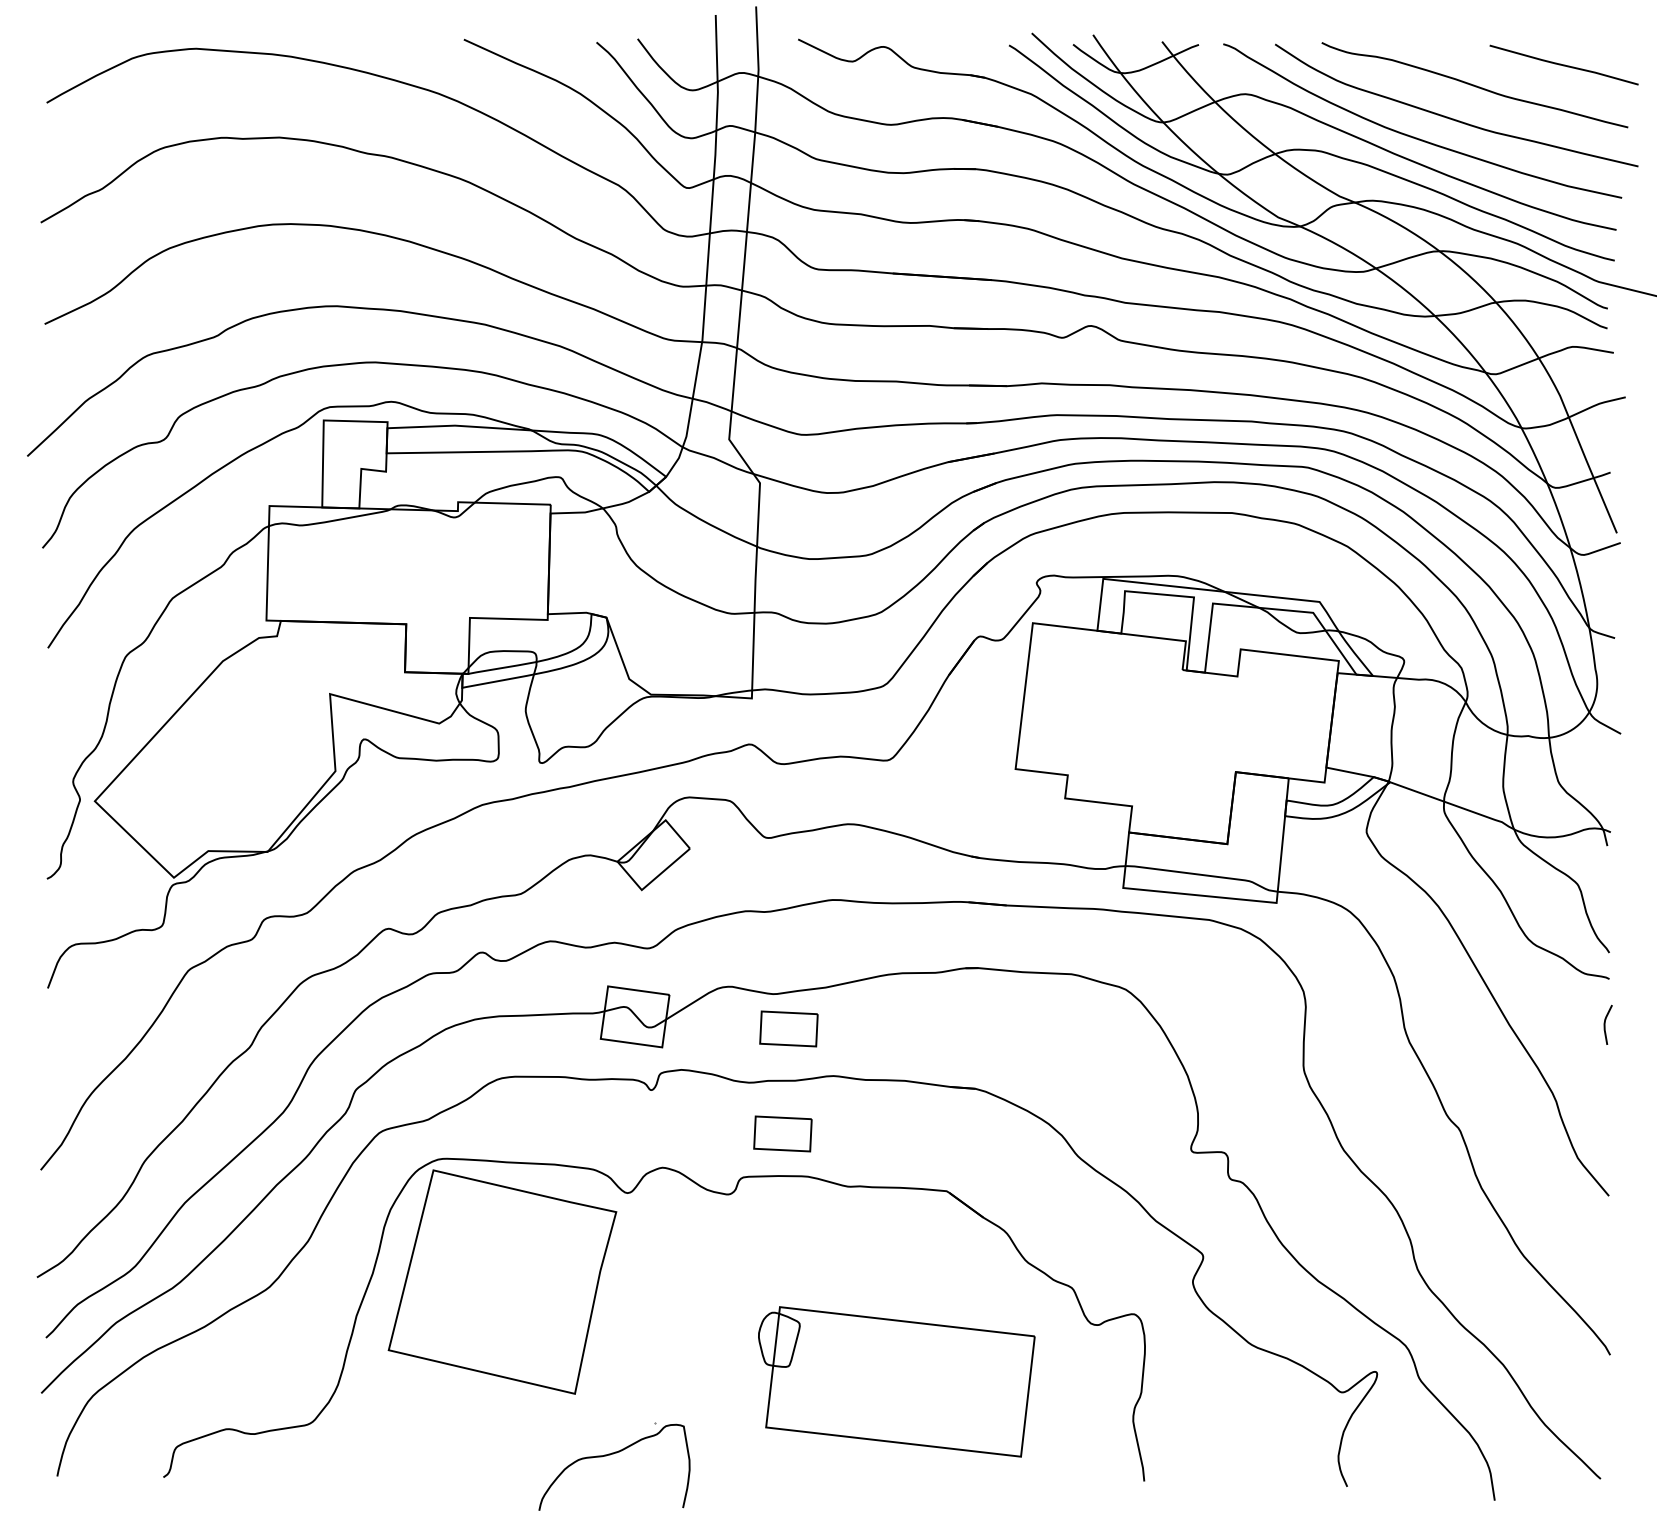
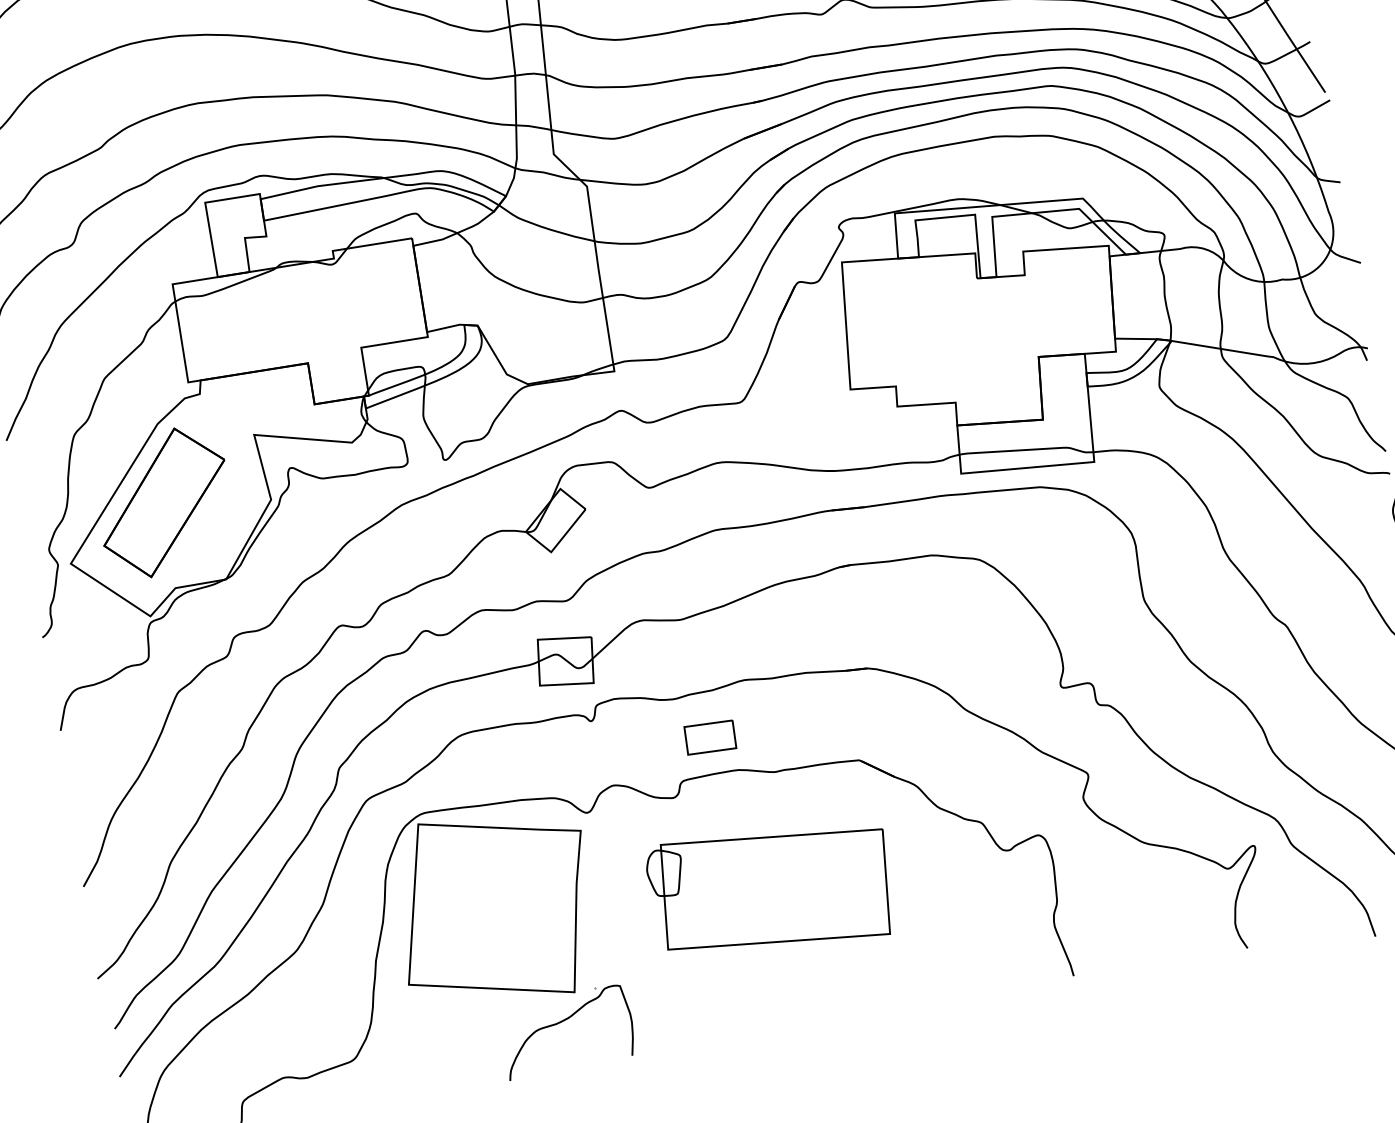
part: (213, 751) -> (164, 502), added
part: (788, 1028) -> (698, 646), removed
part: (896, 1381) -> (771, 889), moved
part: (610, 1455) -> (562, 1022), moved

